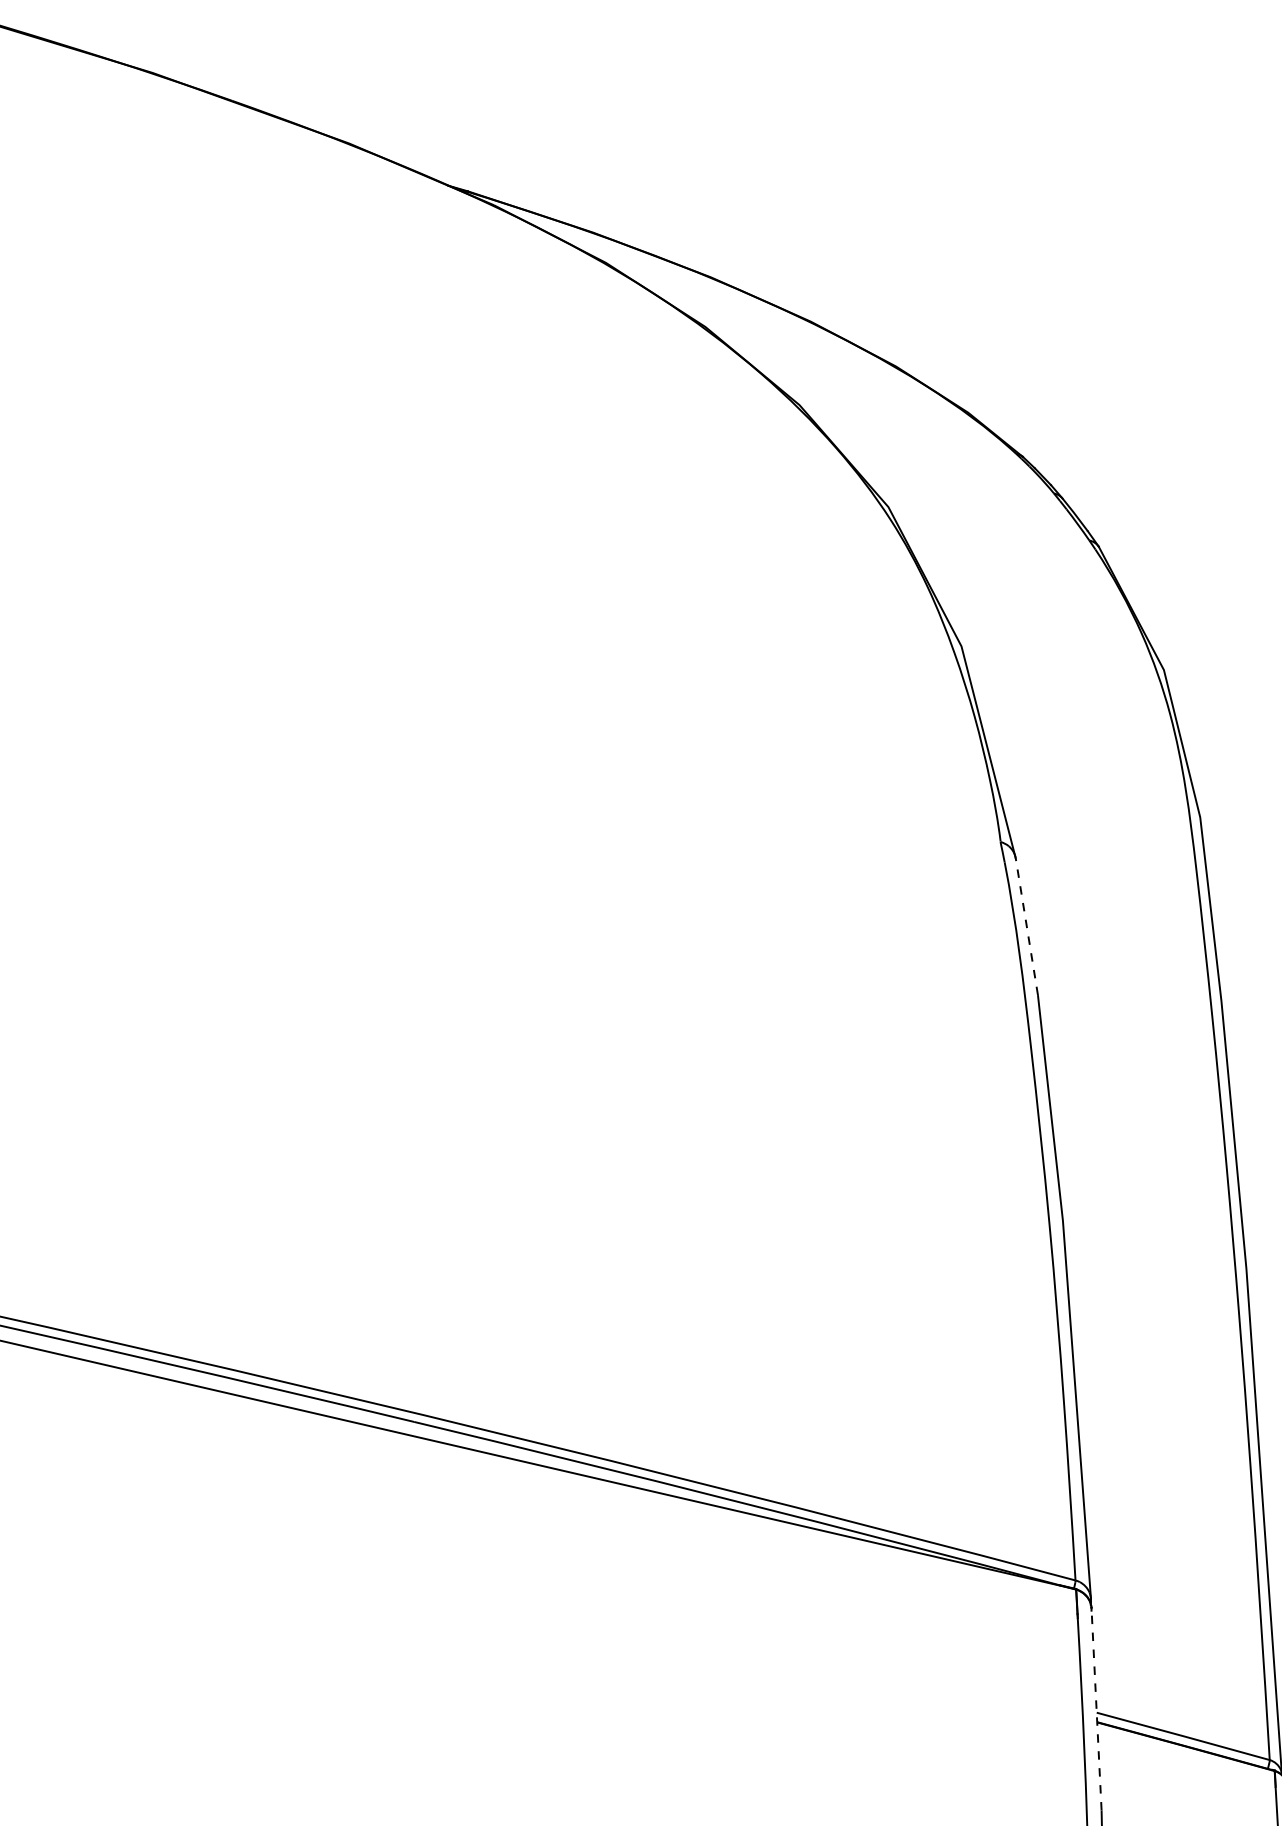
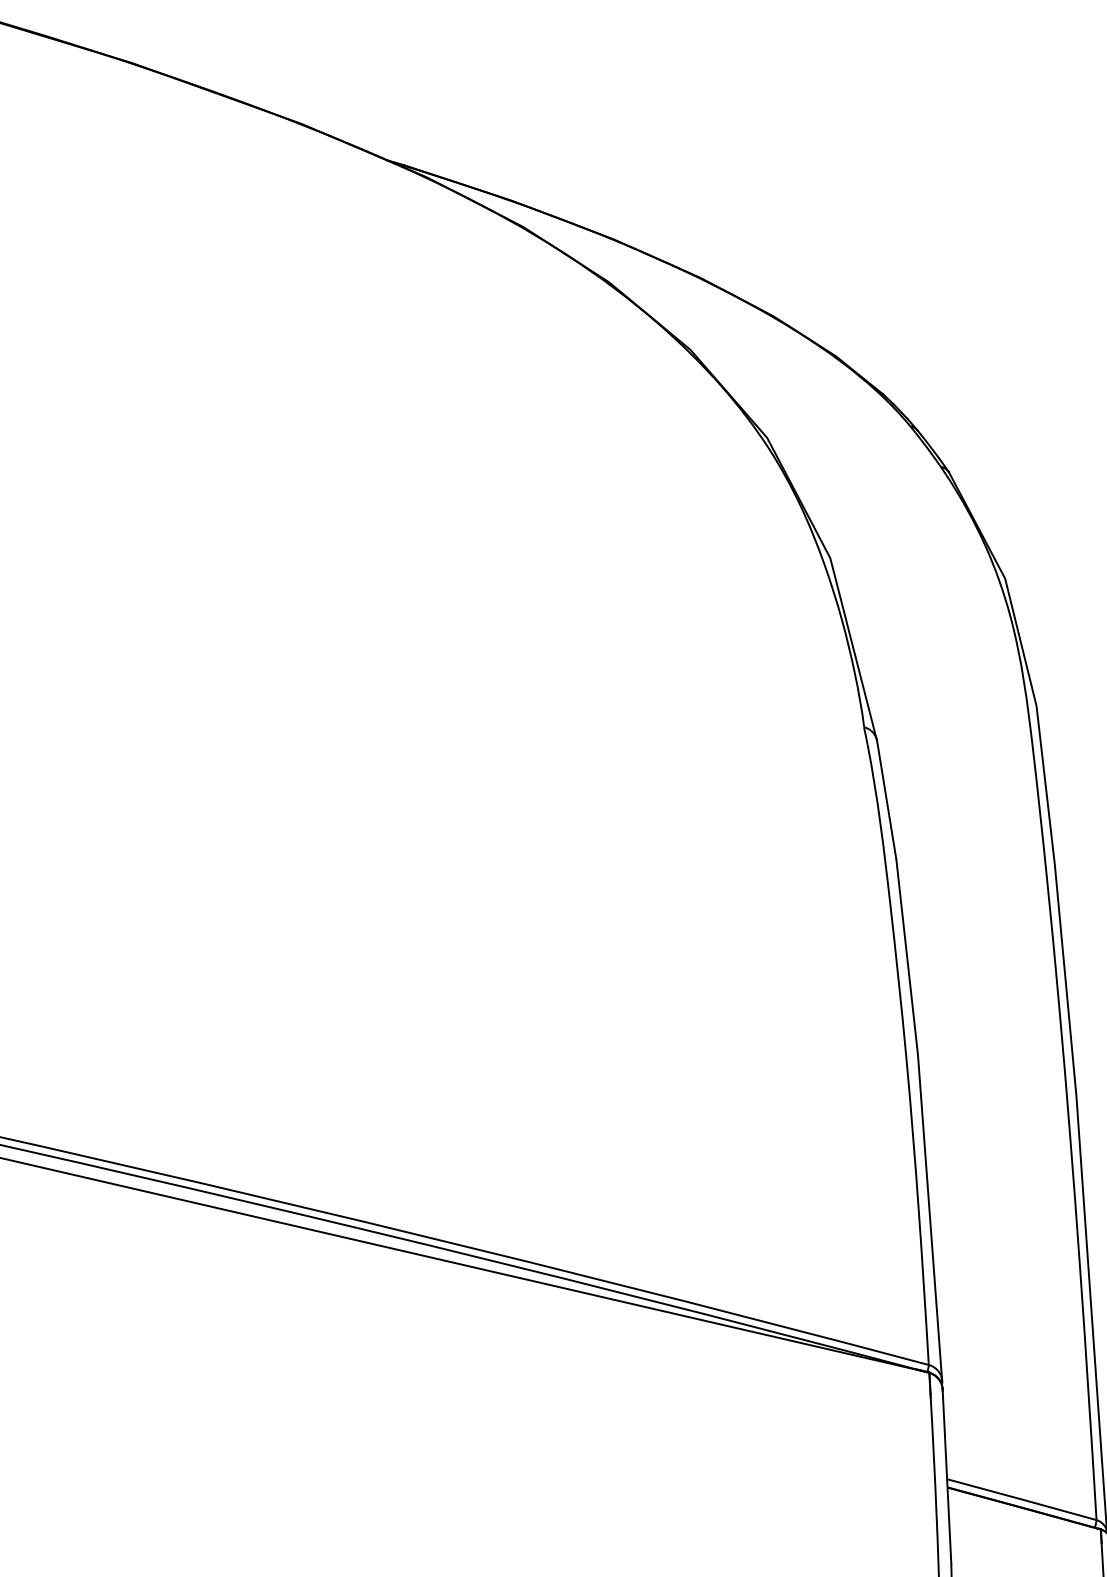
line: (1026, 926) -> (886, 800), dashed -> solid
line: (1096, 1708) -> (946, 1475), dashed -> solid

